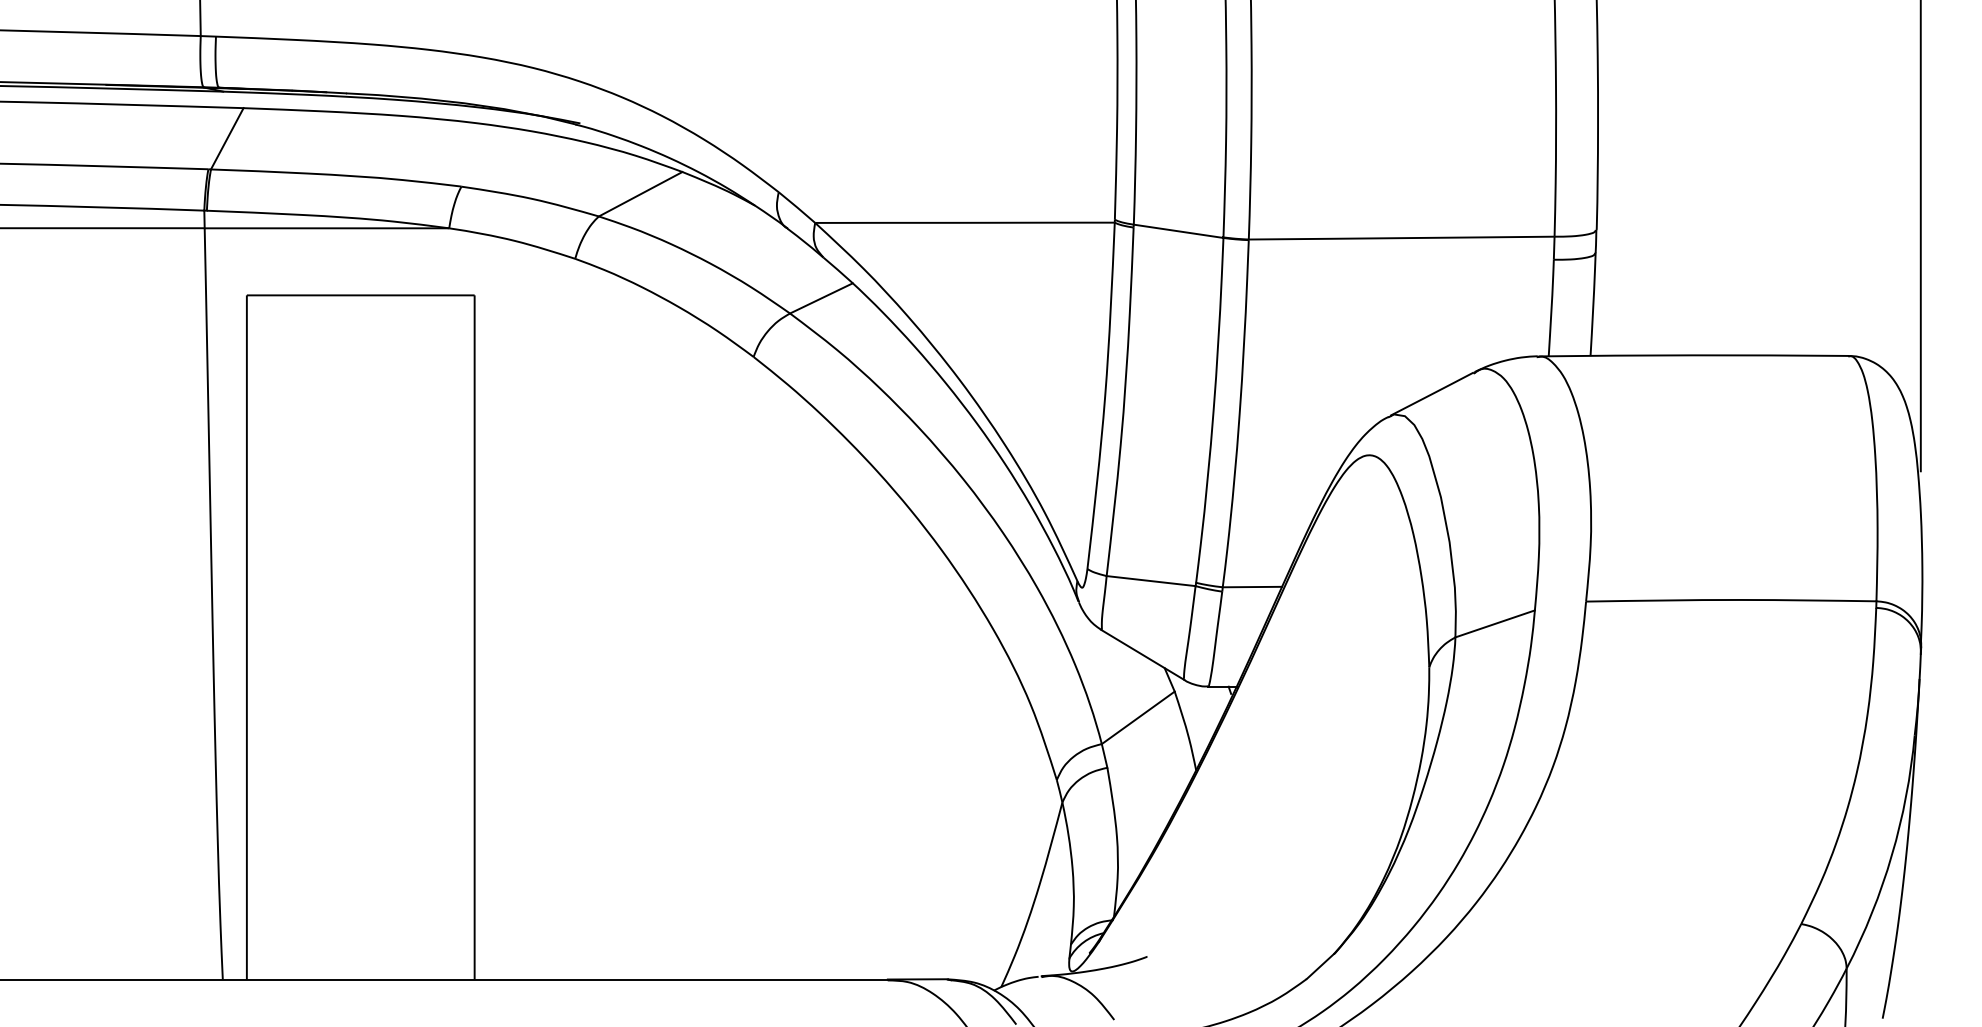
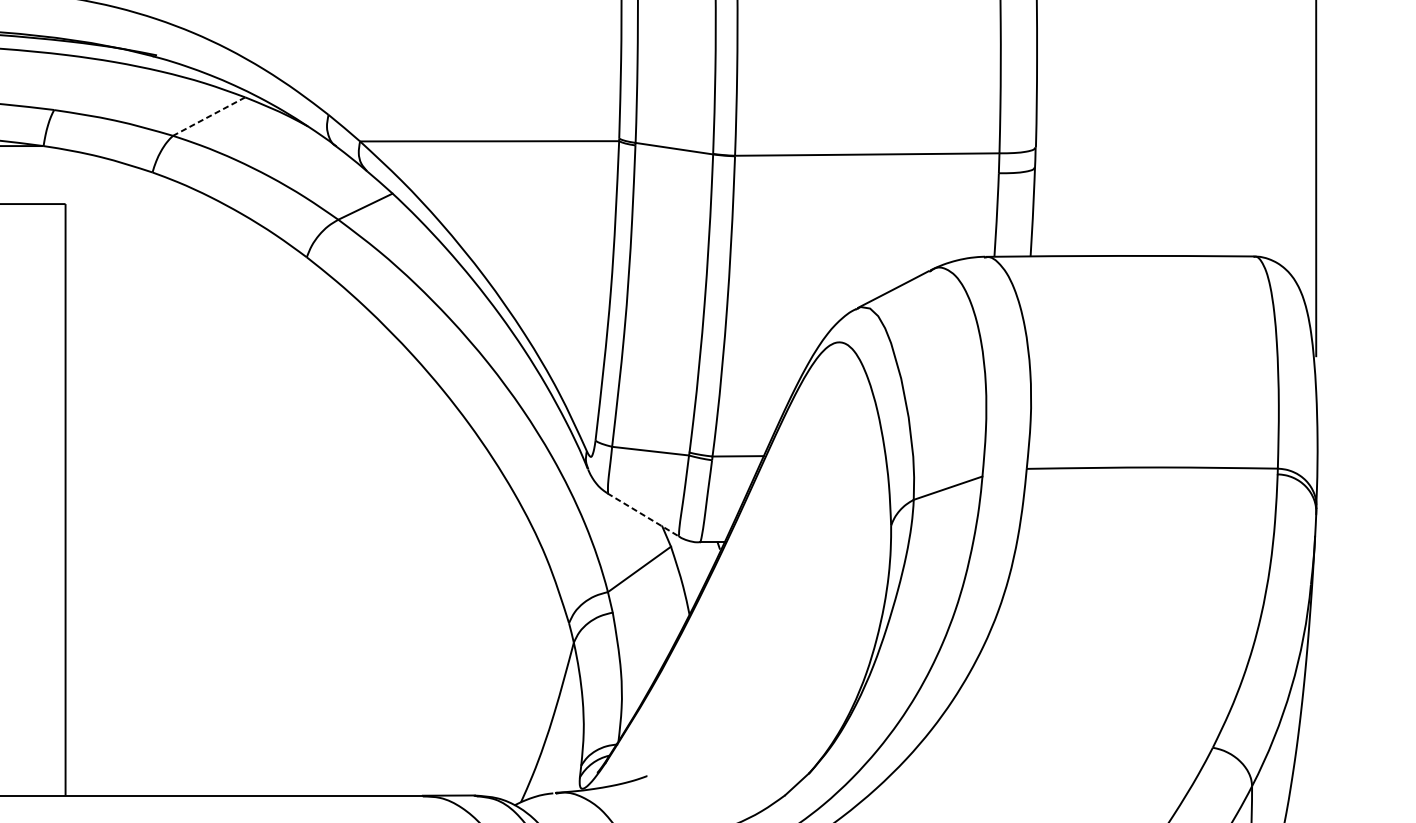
line: (640, 194) -> (209, 116), solid -> dashed
line: (1142, 655) -> (643, 515), solid -> dashed

